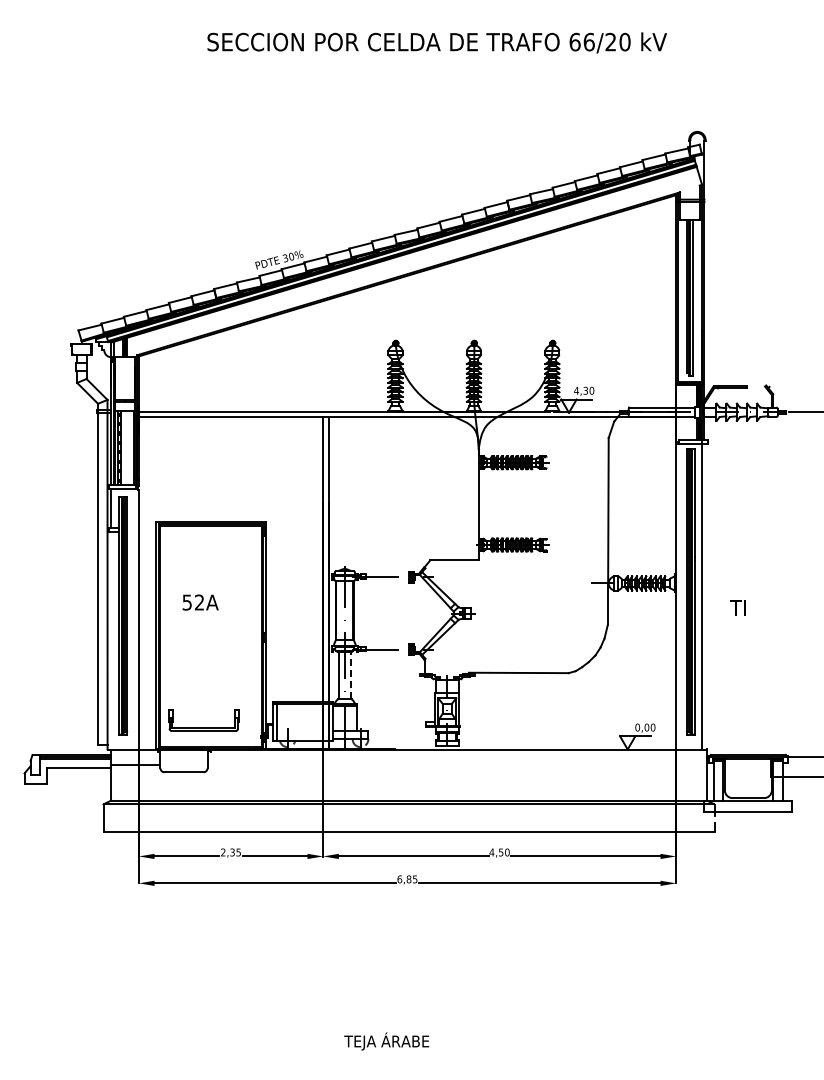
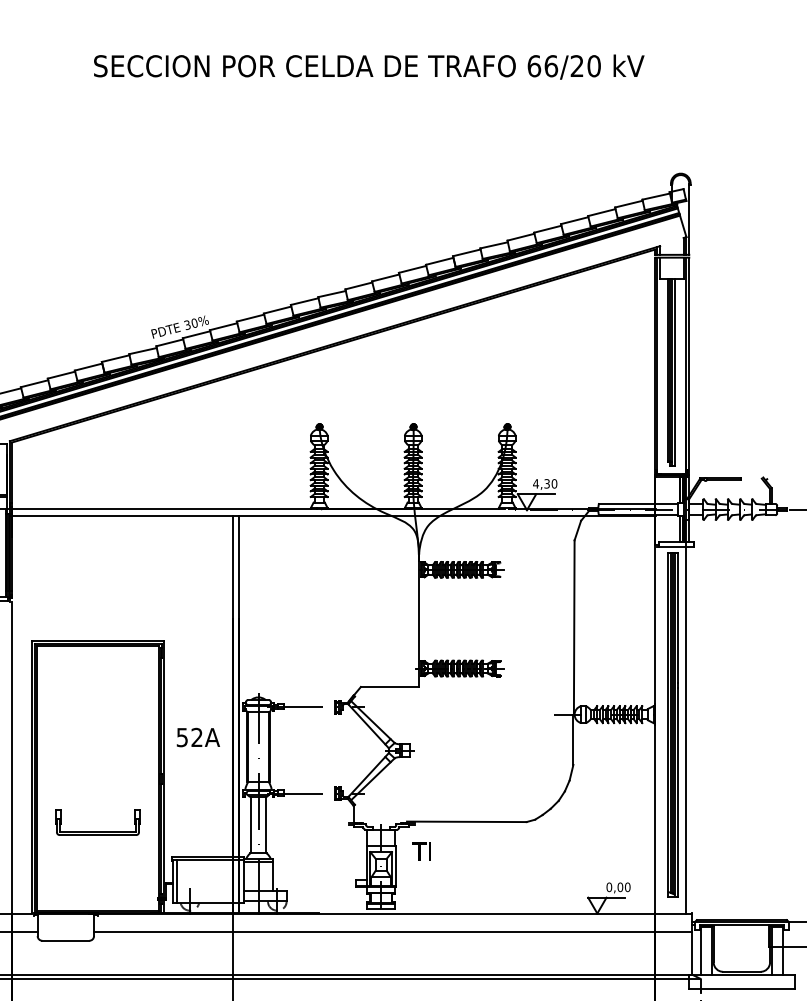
text: (200, 602) -> (198, 737), moved
text: (737, 607) -> (421, 851), moved
line: (351, 675) -> (266, 824), dashed -> solid
part: (203, 727) -> (97, 830), moved
line: (456, 765) -> (392, 932), added

